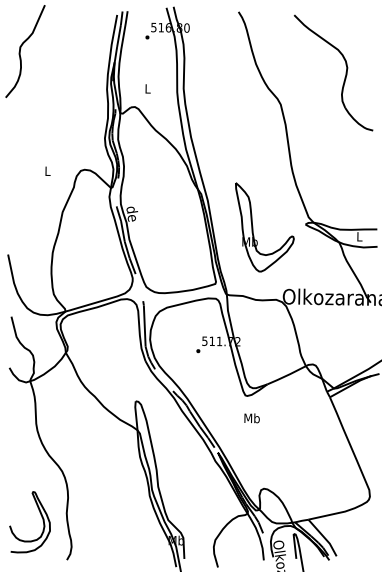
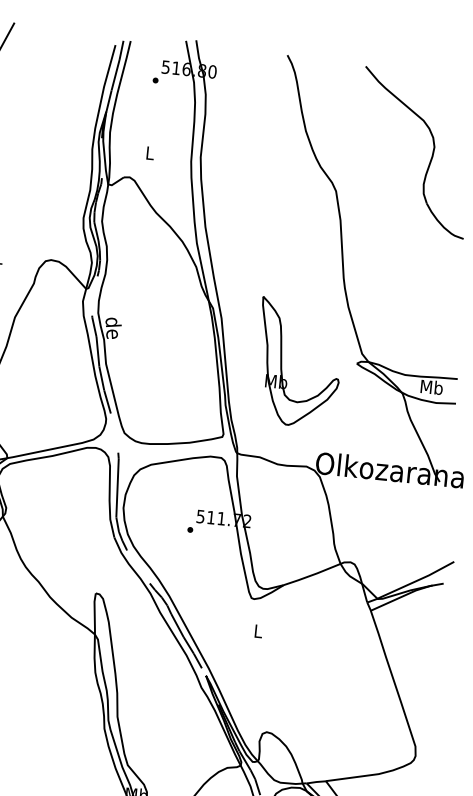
text: (359, 236) -> (431, 386), L -> Mb
text: (251, 418) -> (257, 631), Mb -> L

